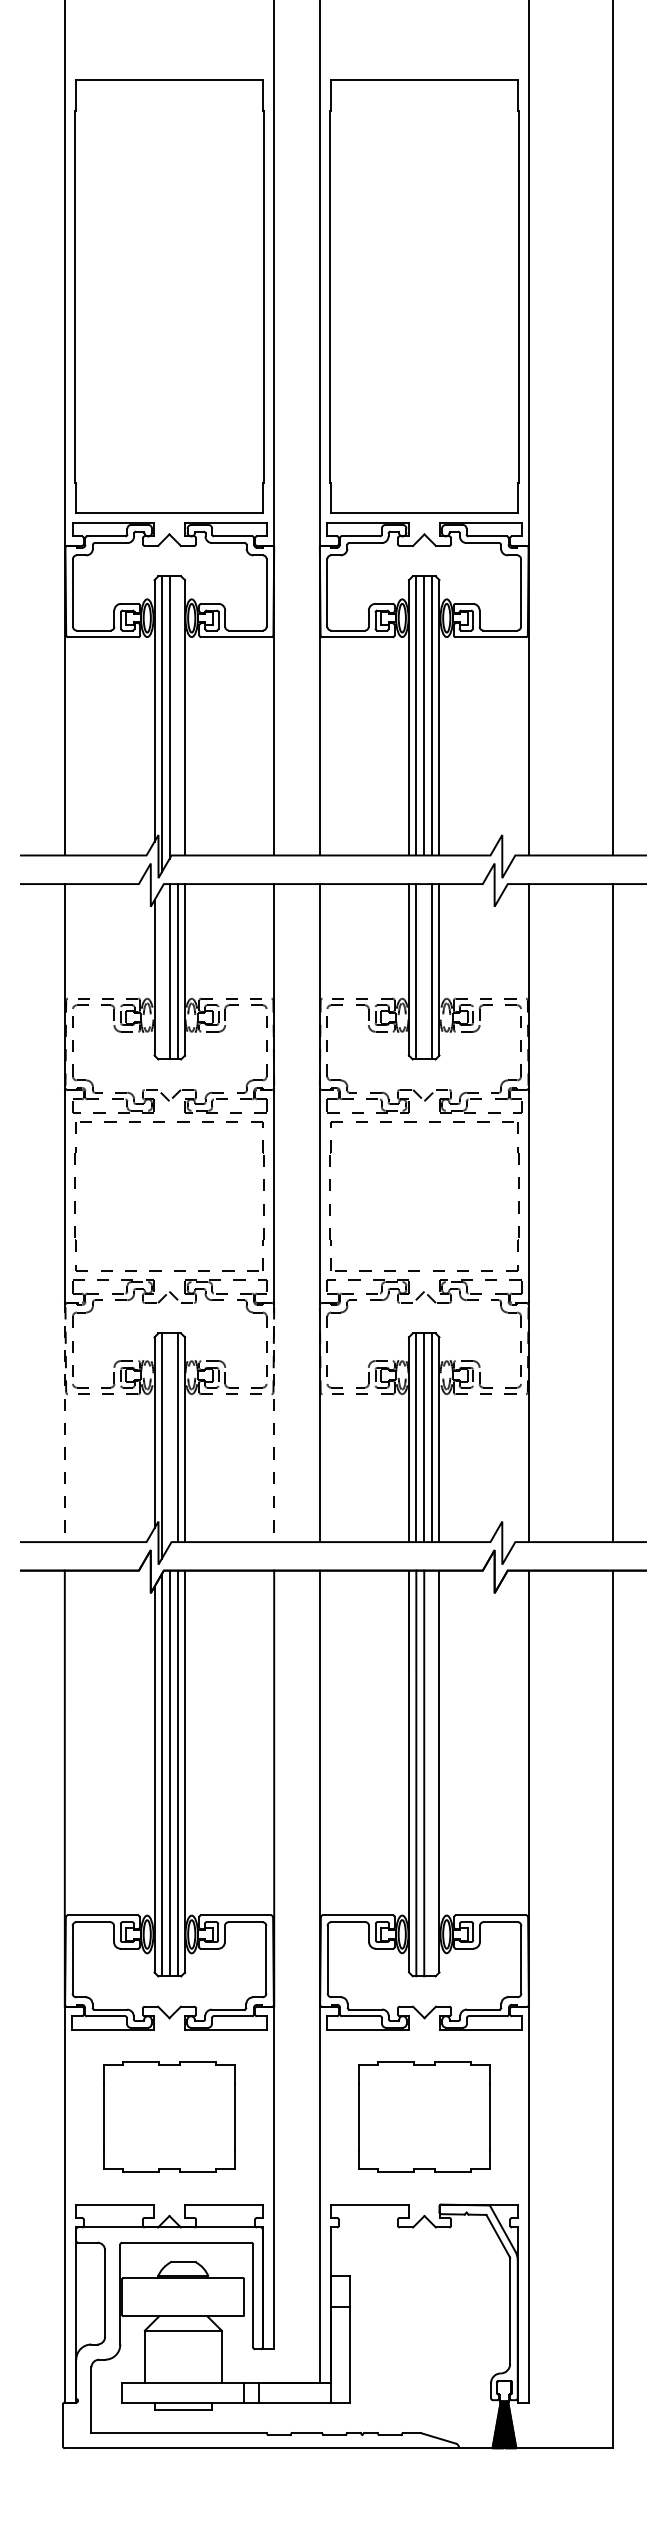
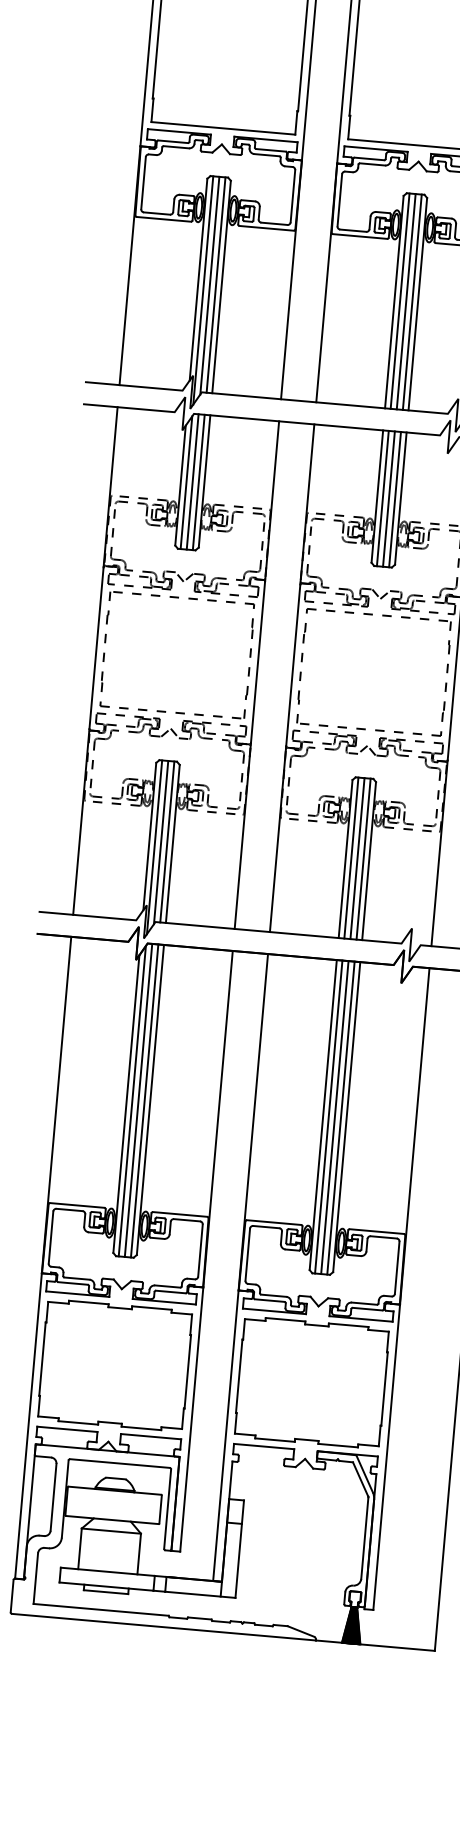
line: (177, 715) -> (215, 284), added
line: (424, 971) -> (389, 498), added
line: (161, 973) -> (186, 482), added
line: (64, 1422) -> (81, 822), dashed -> solid
line: (274, 1422) -> (243, 836), dashed -> solid
line: (169, 1439) -> (160, 842), added
line: (432, 1773) -> (341, 1118), added
part: (169, 2116) -> (115, 1365), size x1.43
part: (424, 2116) -> (311, 1382), size x1.43

